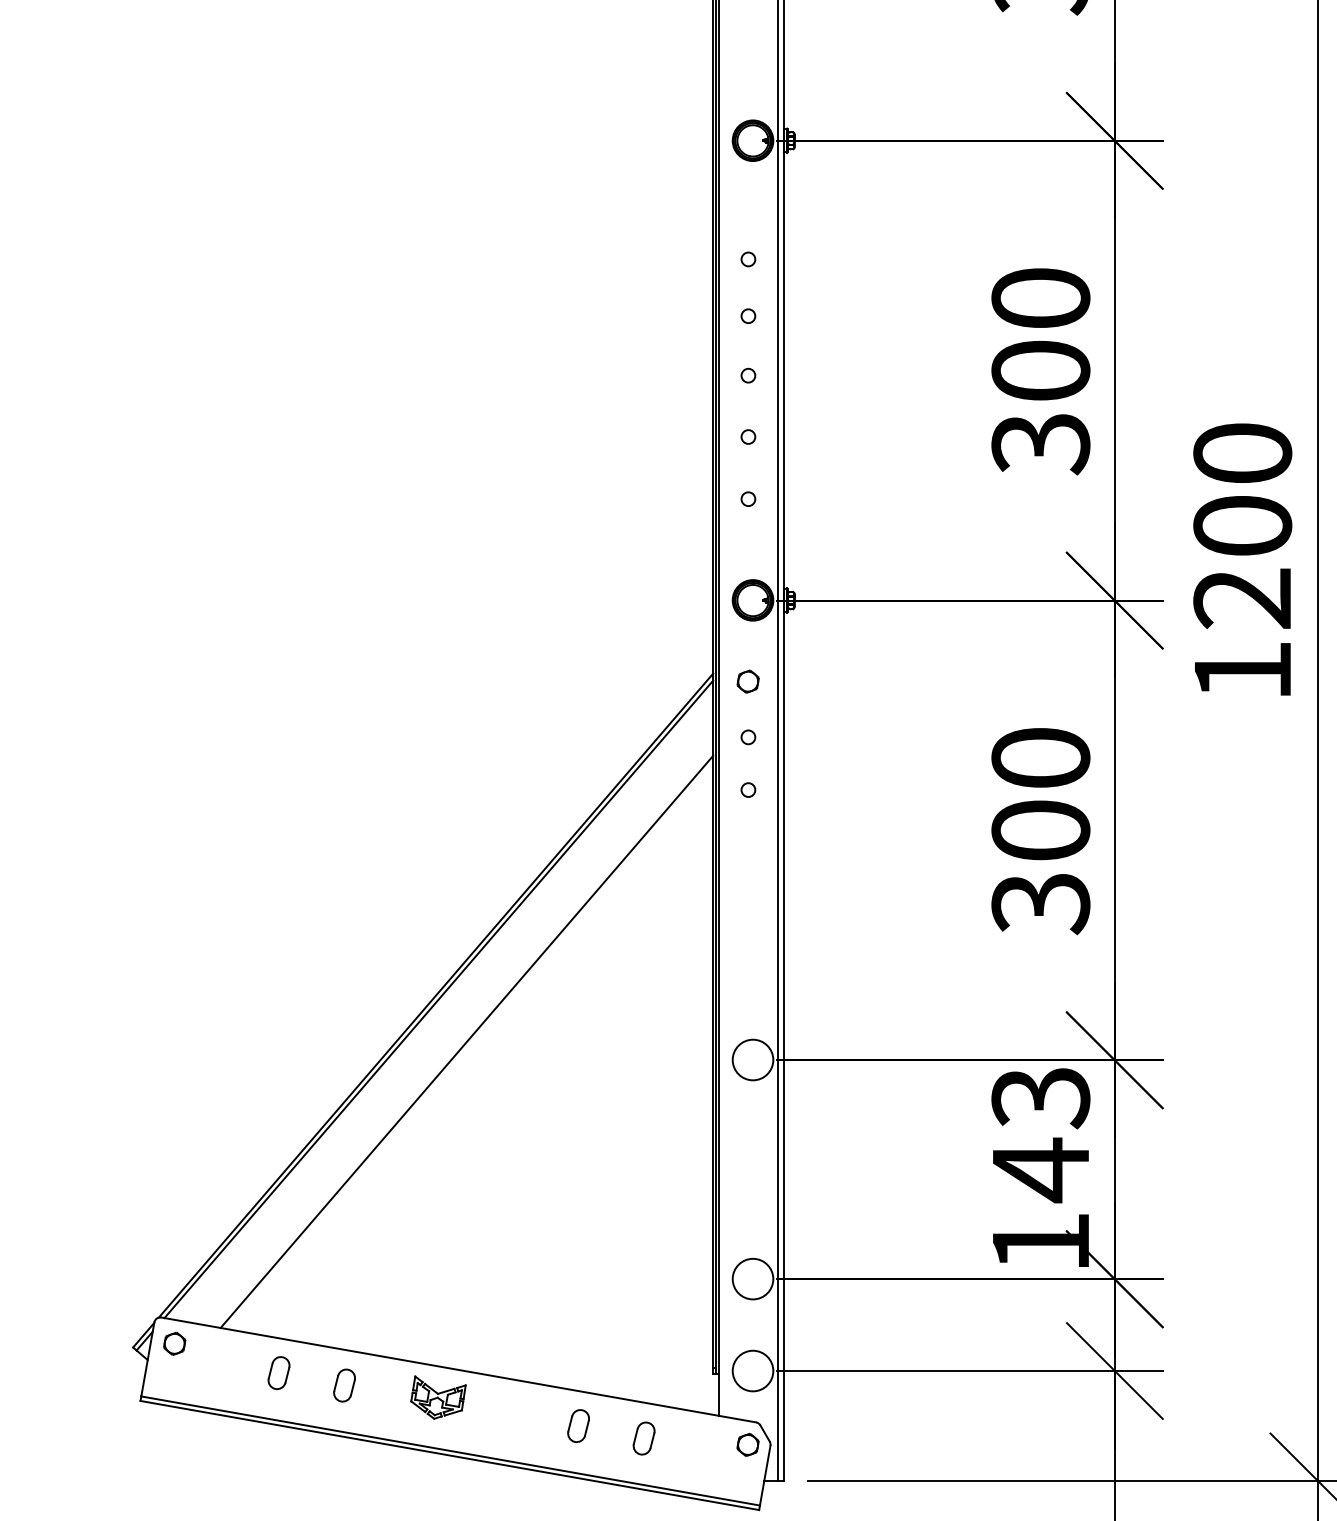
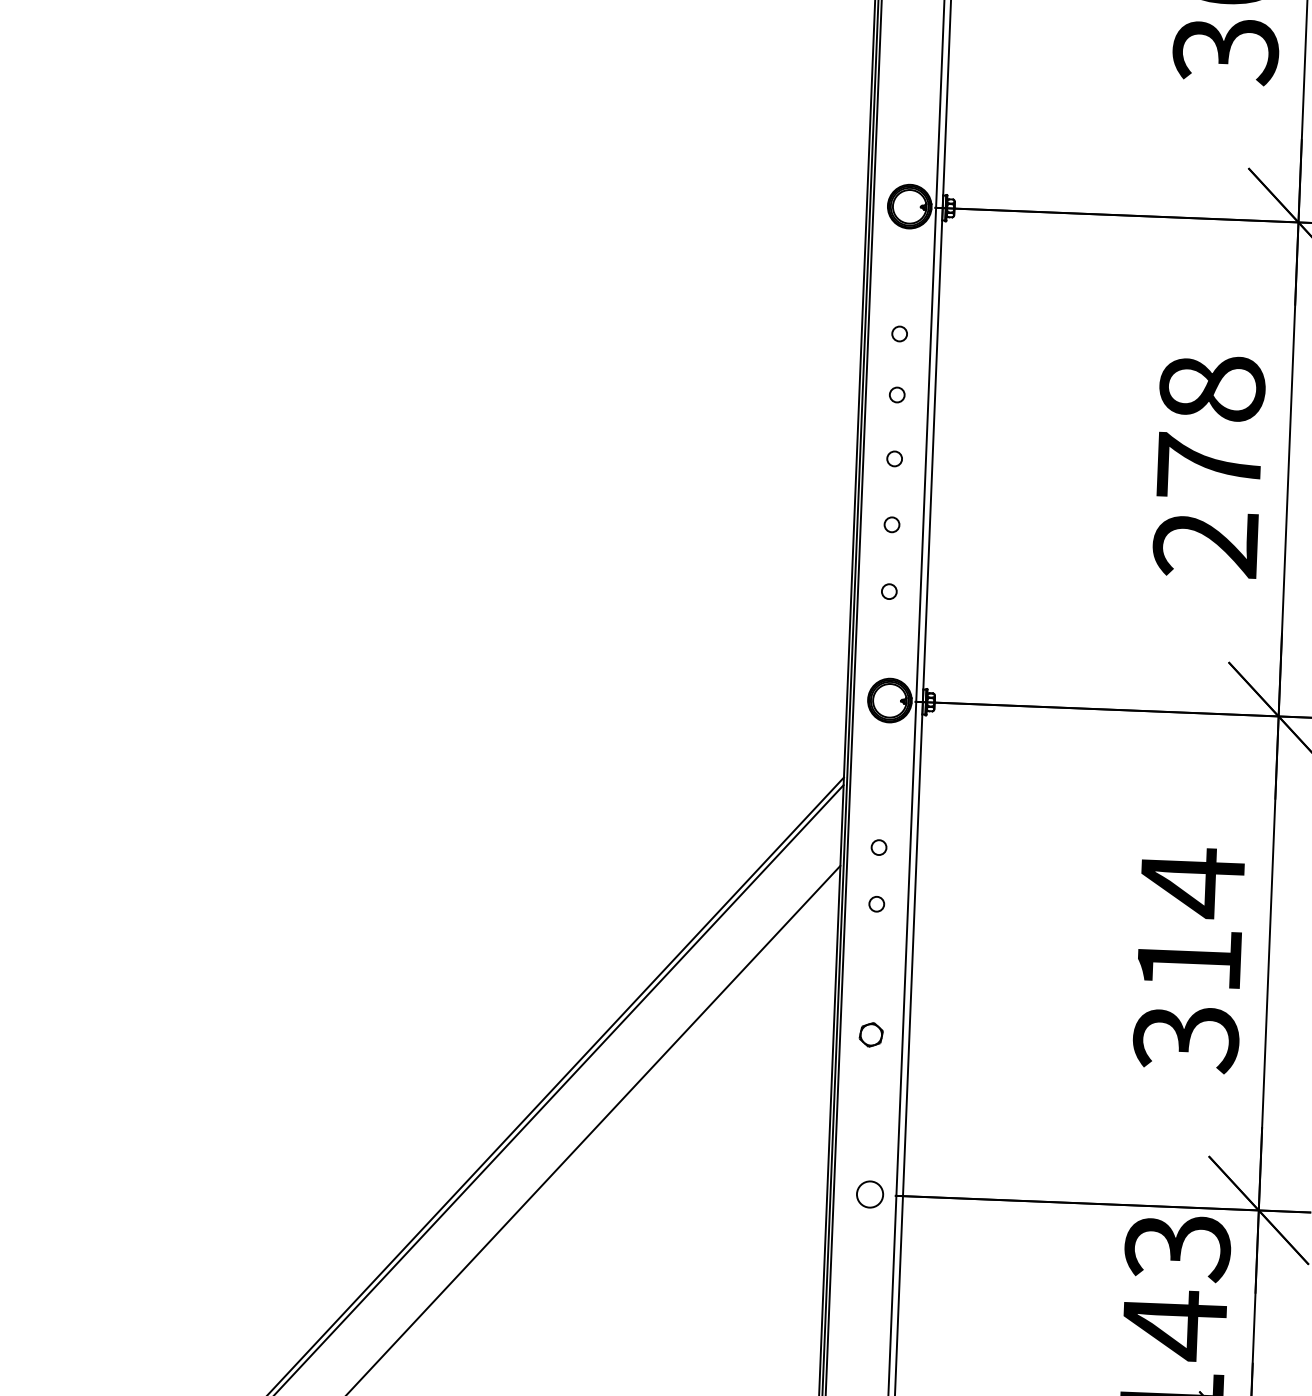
text: (1040, 371) -> (1208, 467), 300 -> 278
part: (747, 681) -> (870, 1034), moved
text: (1040, 792) -> (1190, 919), 300 -> 314
circle: (752, 1059) -> (869, 1193), size x0.6

